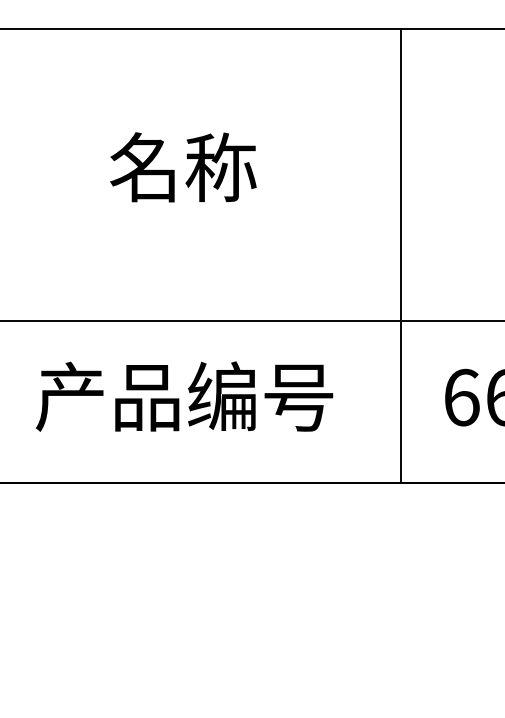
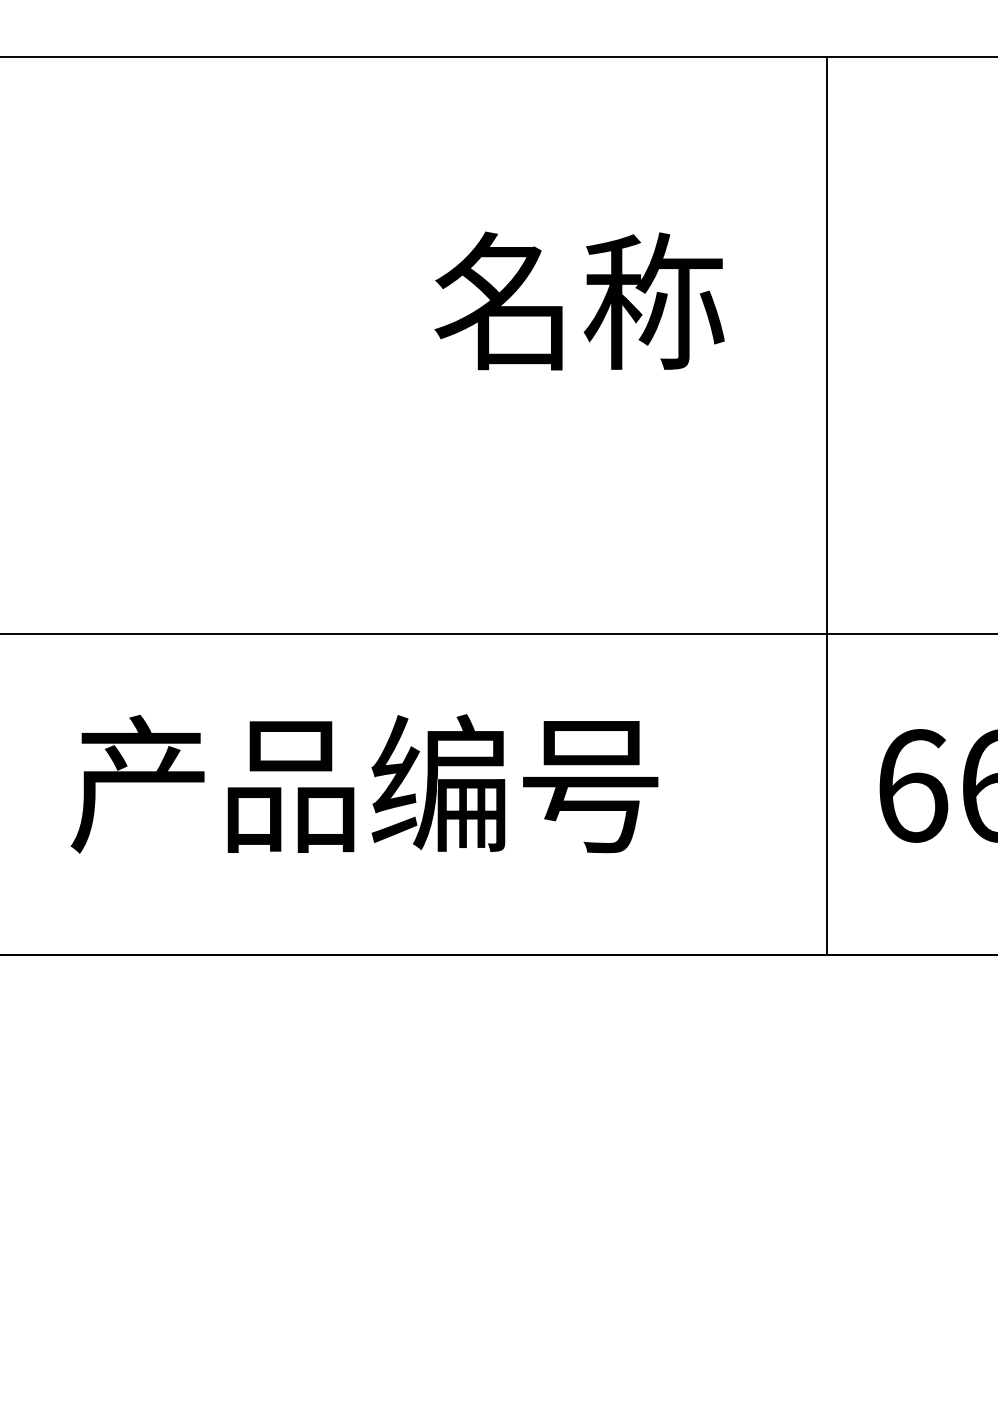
text: (183, 167) -> (580, 301), moved
line: (401, 255) -> (827, 504), moved

